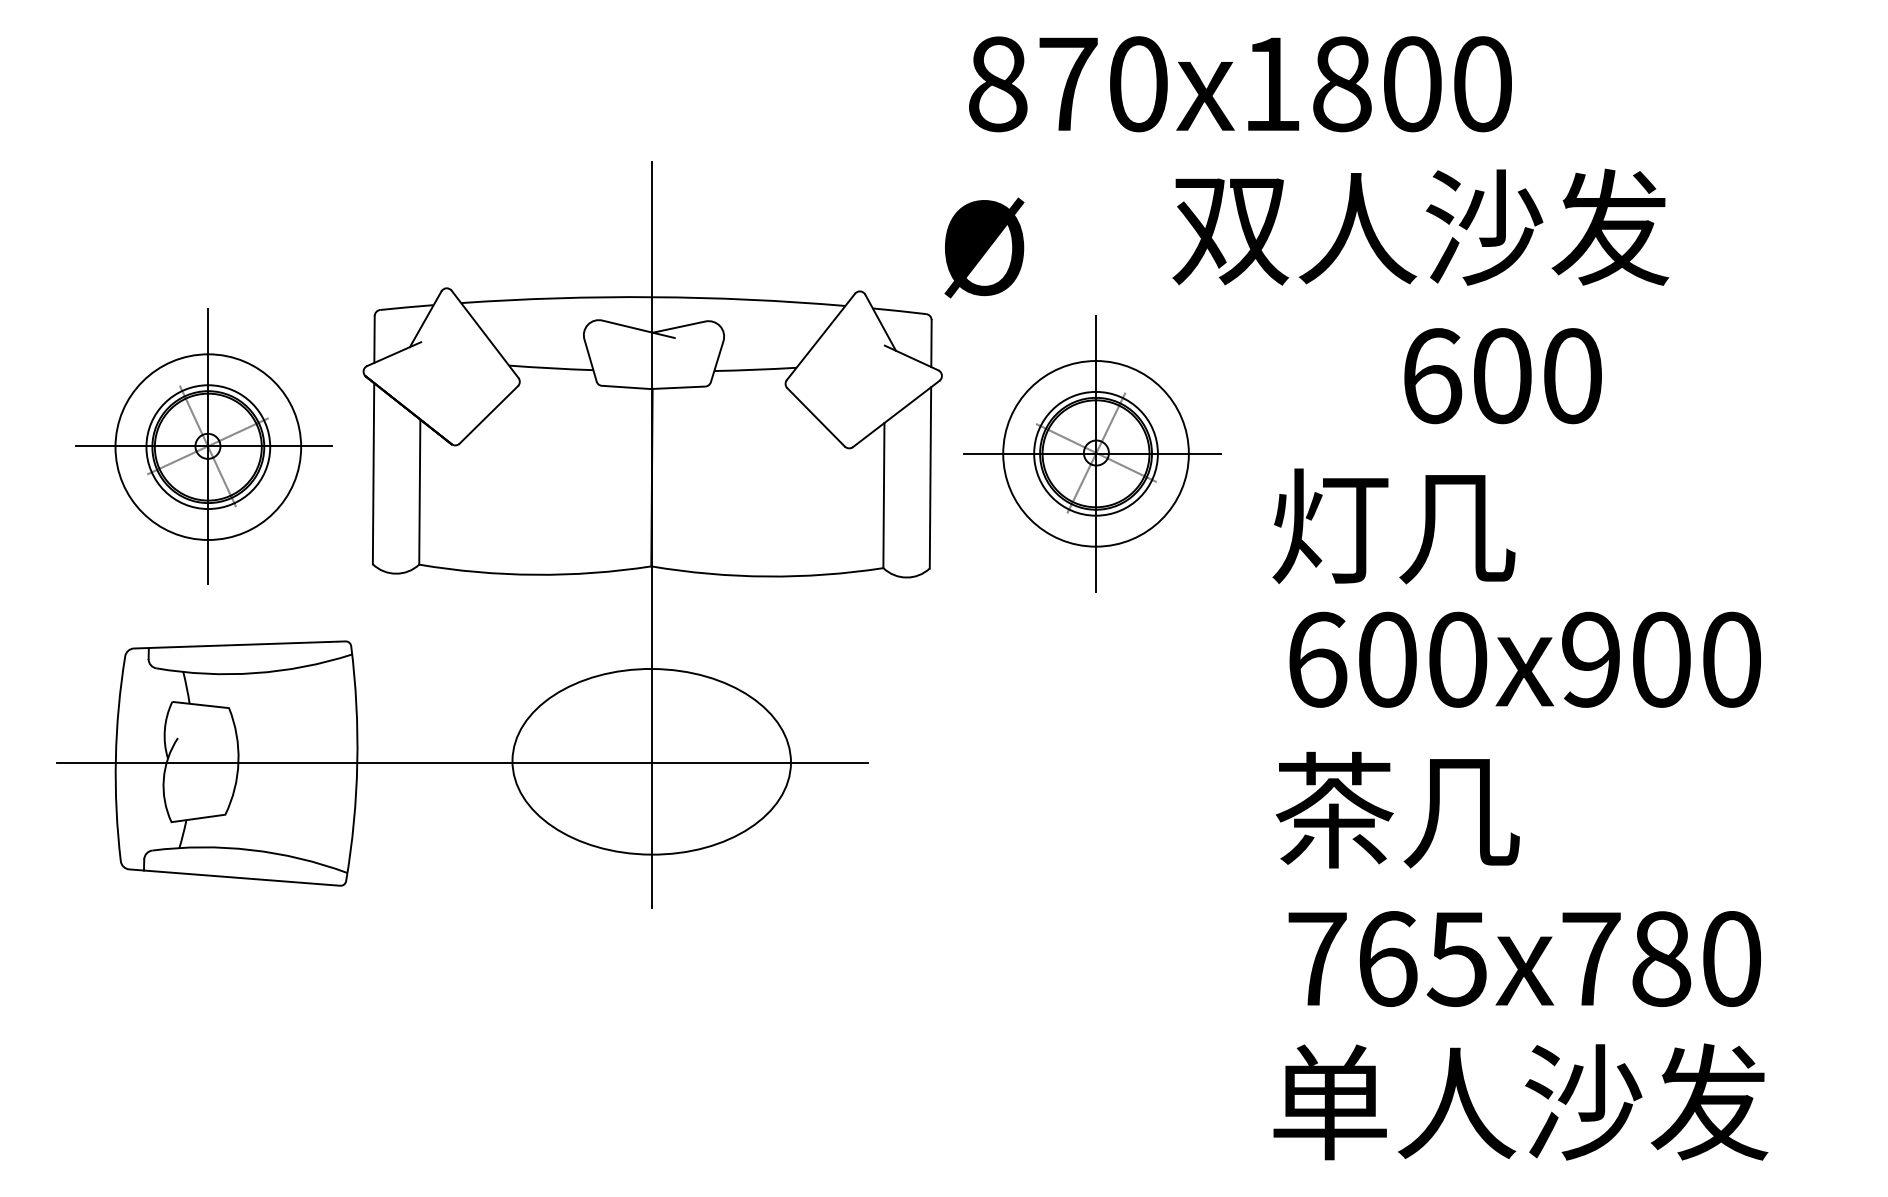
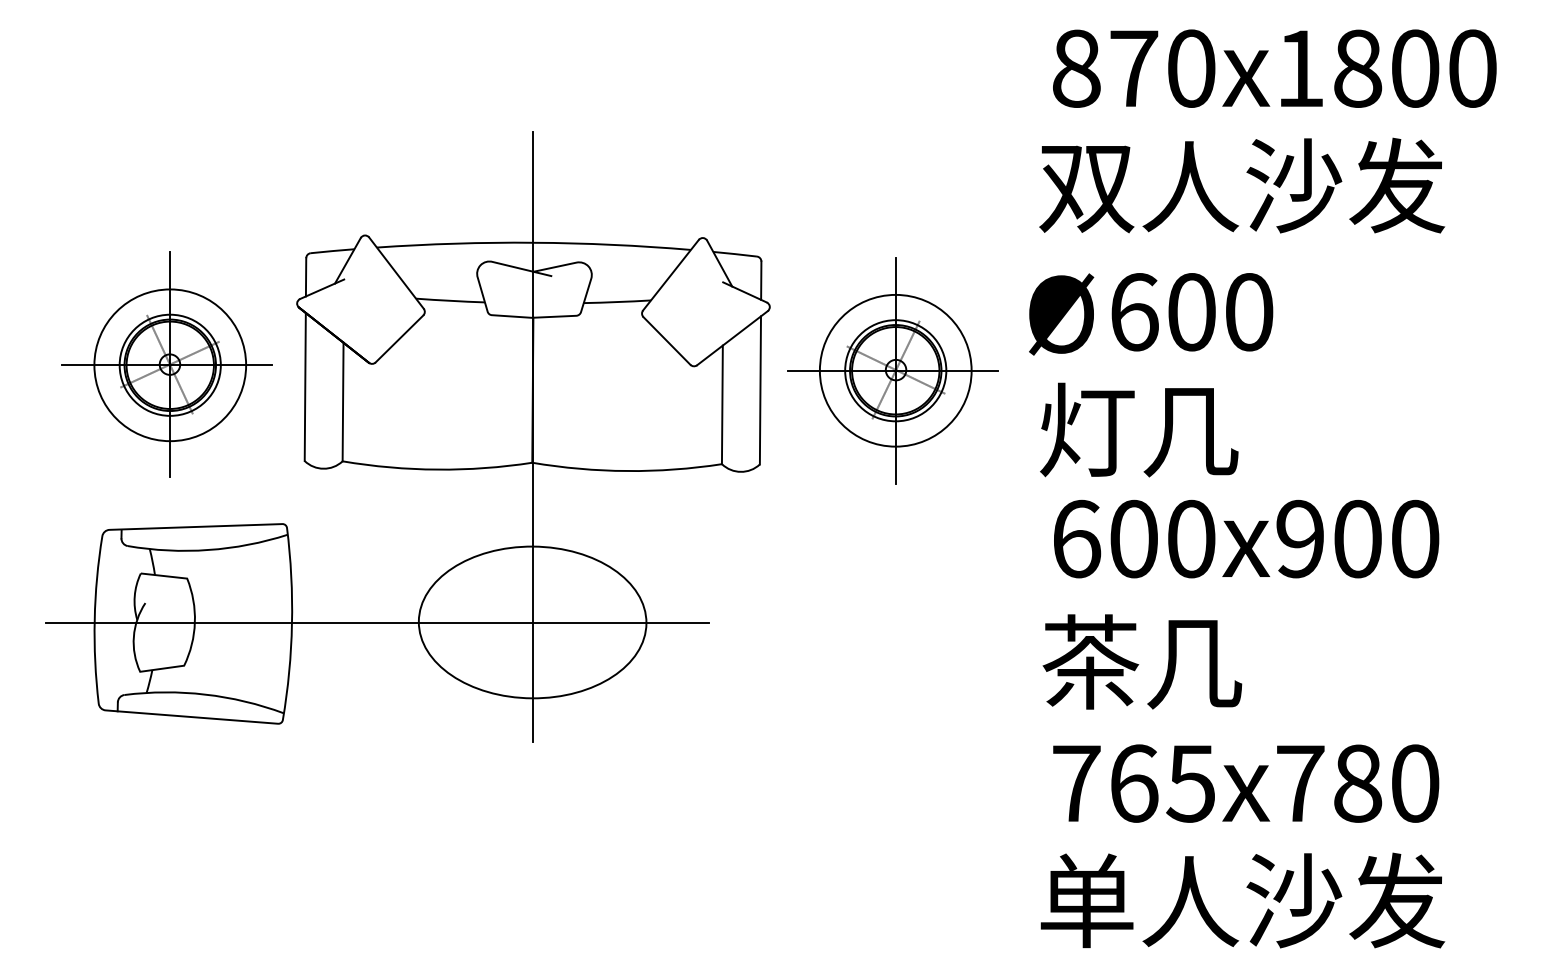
text: (1240, 83) -> (1274, 68), moved
text: (1421, 227) -> (1242, 185), moved
text: (984, 247) -> (1061, 314), moved
text: (1503, 376) -> (1192, 312), moved

